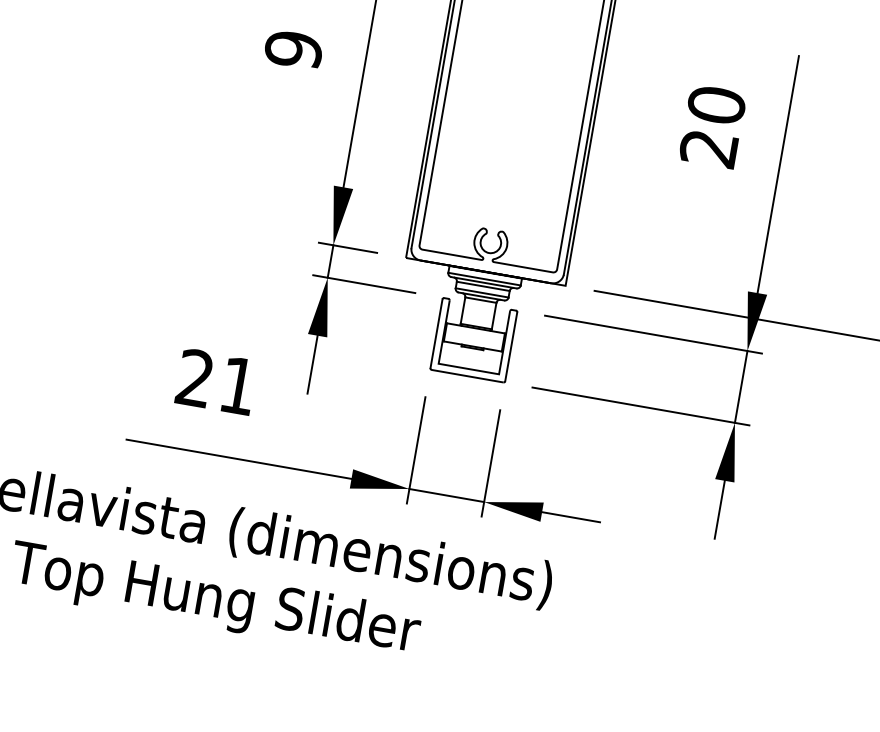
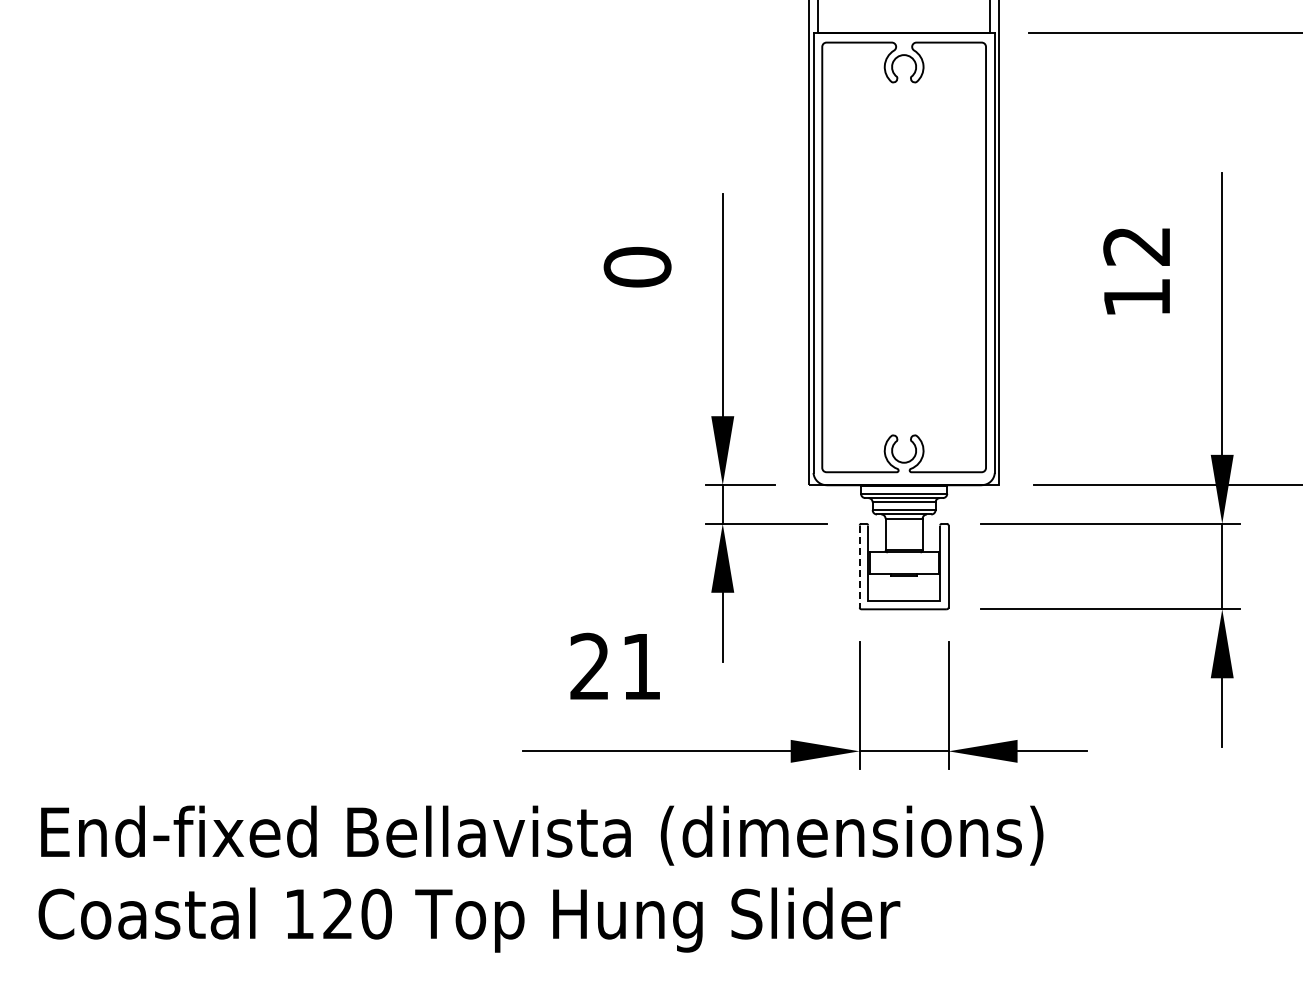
text: (293, 49) -> (637, 266), 9 -> 0
text: (713, 126) -> (1137, 271), 20 -> 12
line: (436, 334) -> (859, 567), solid -> dashed

